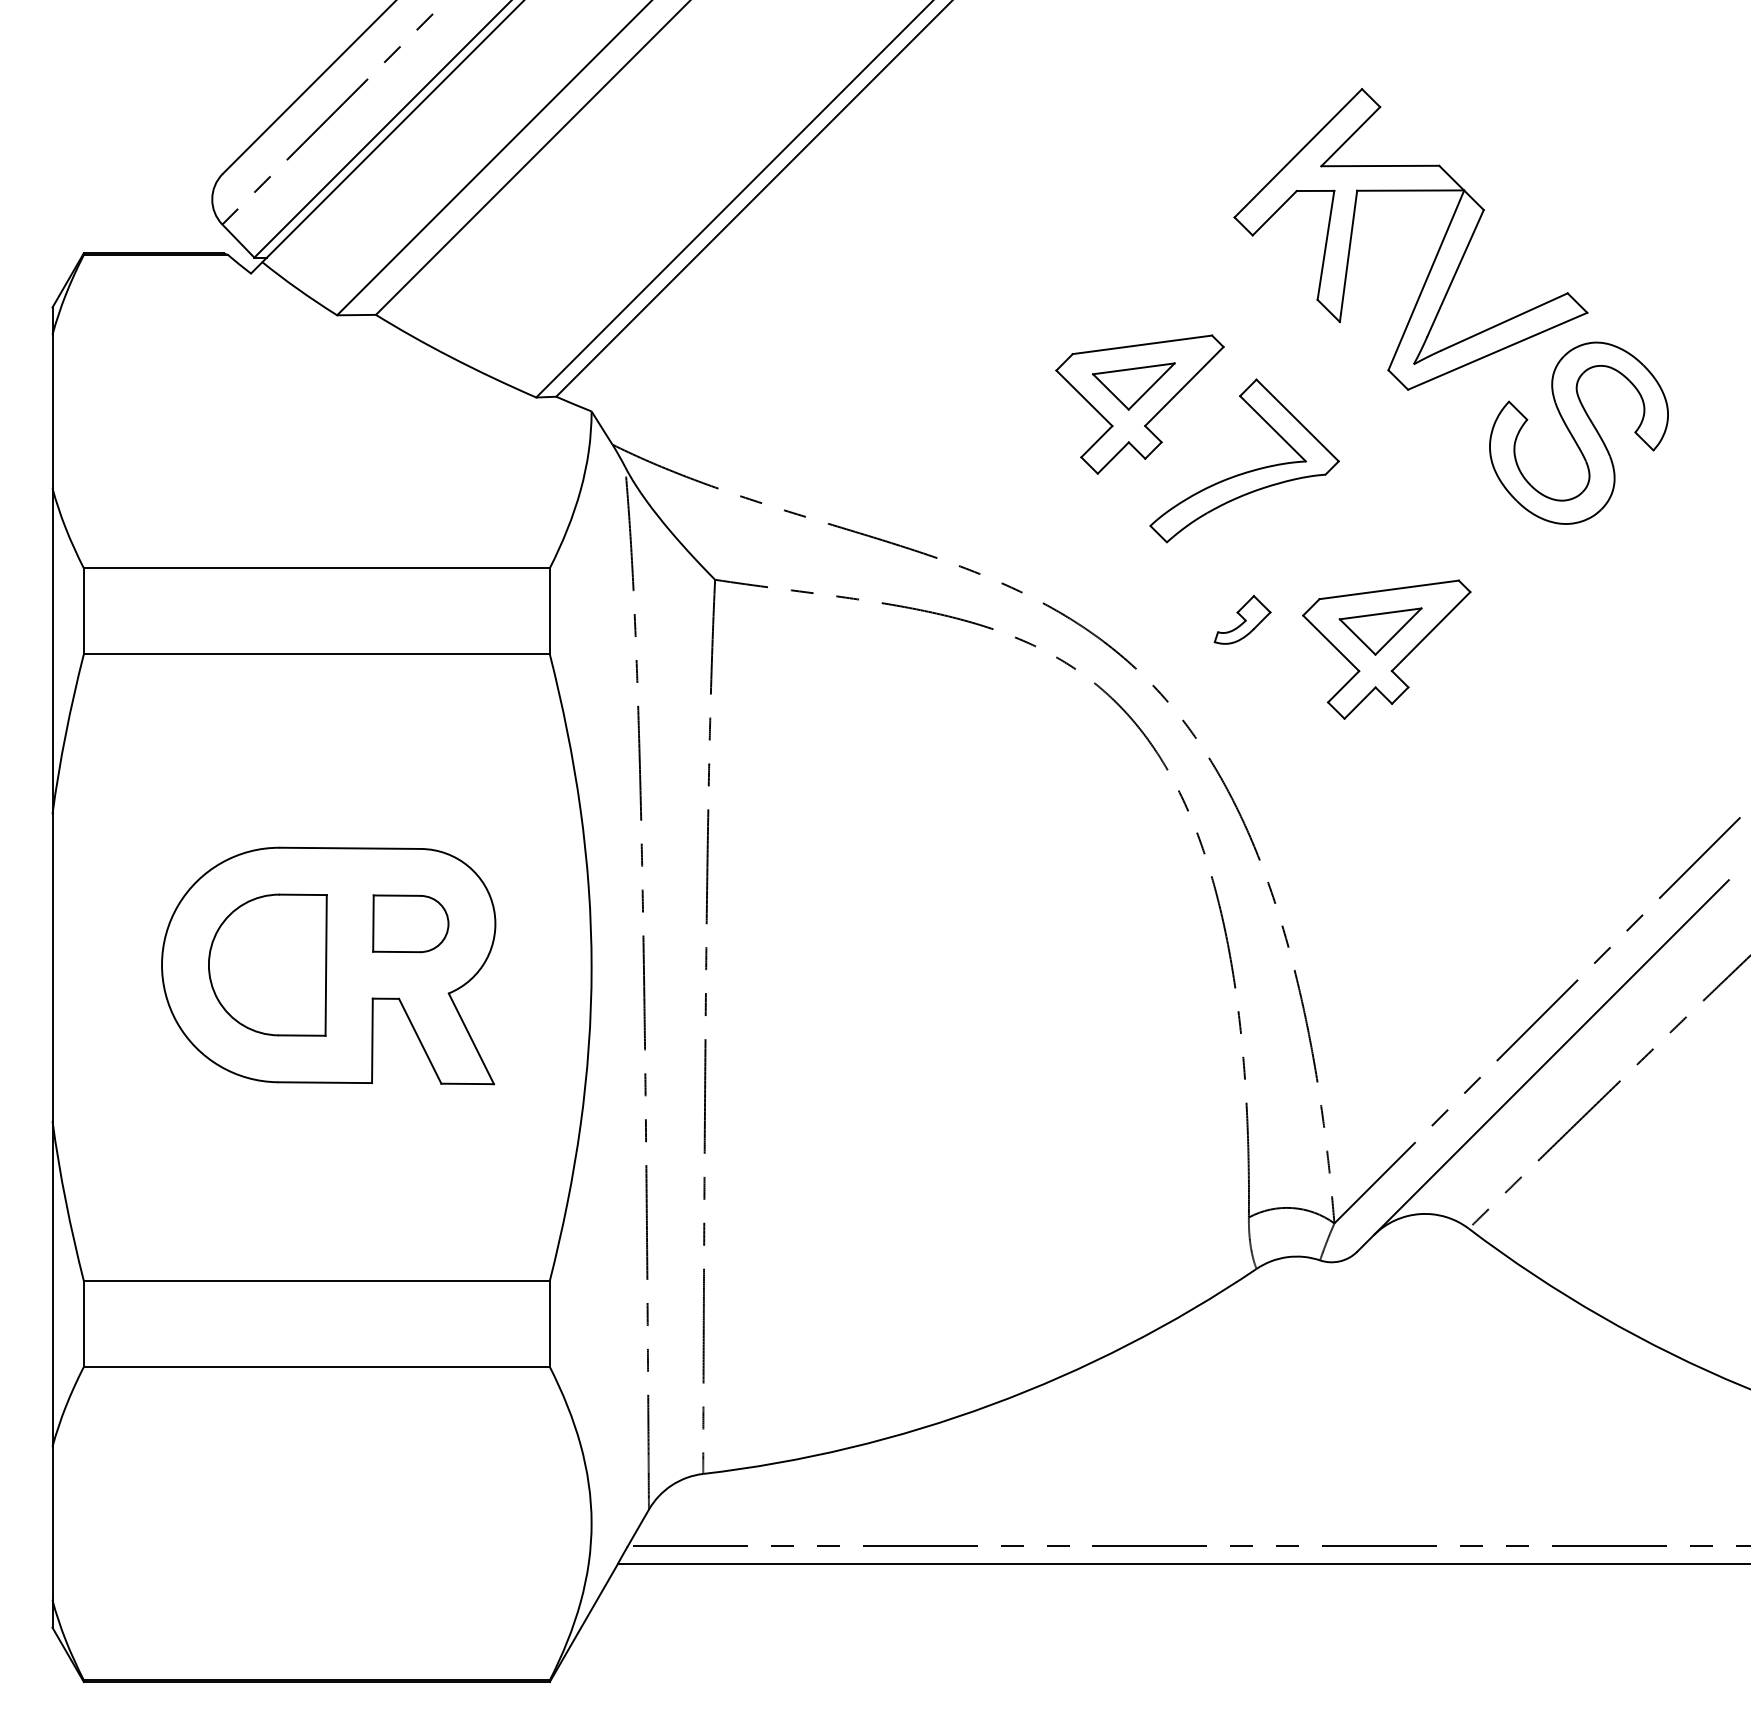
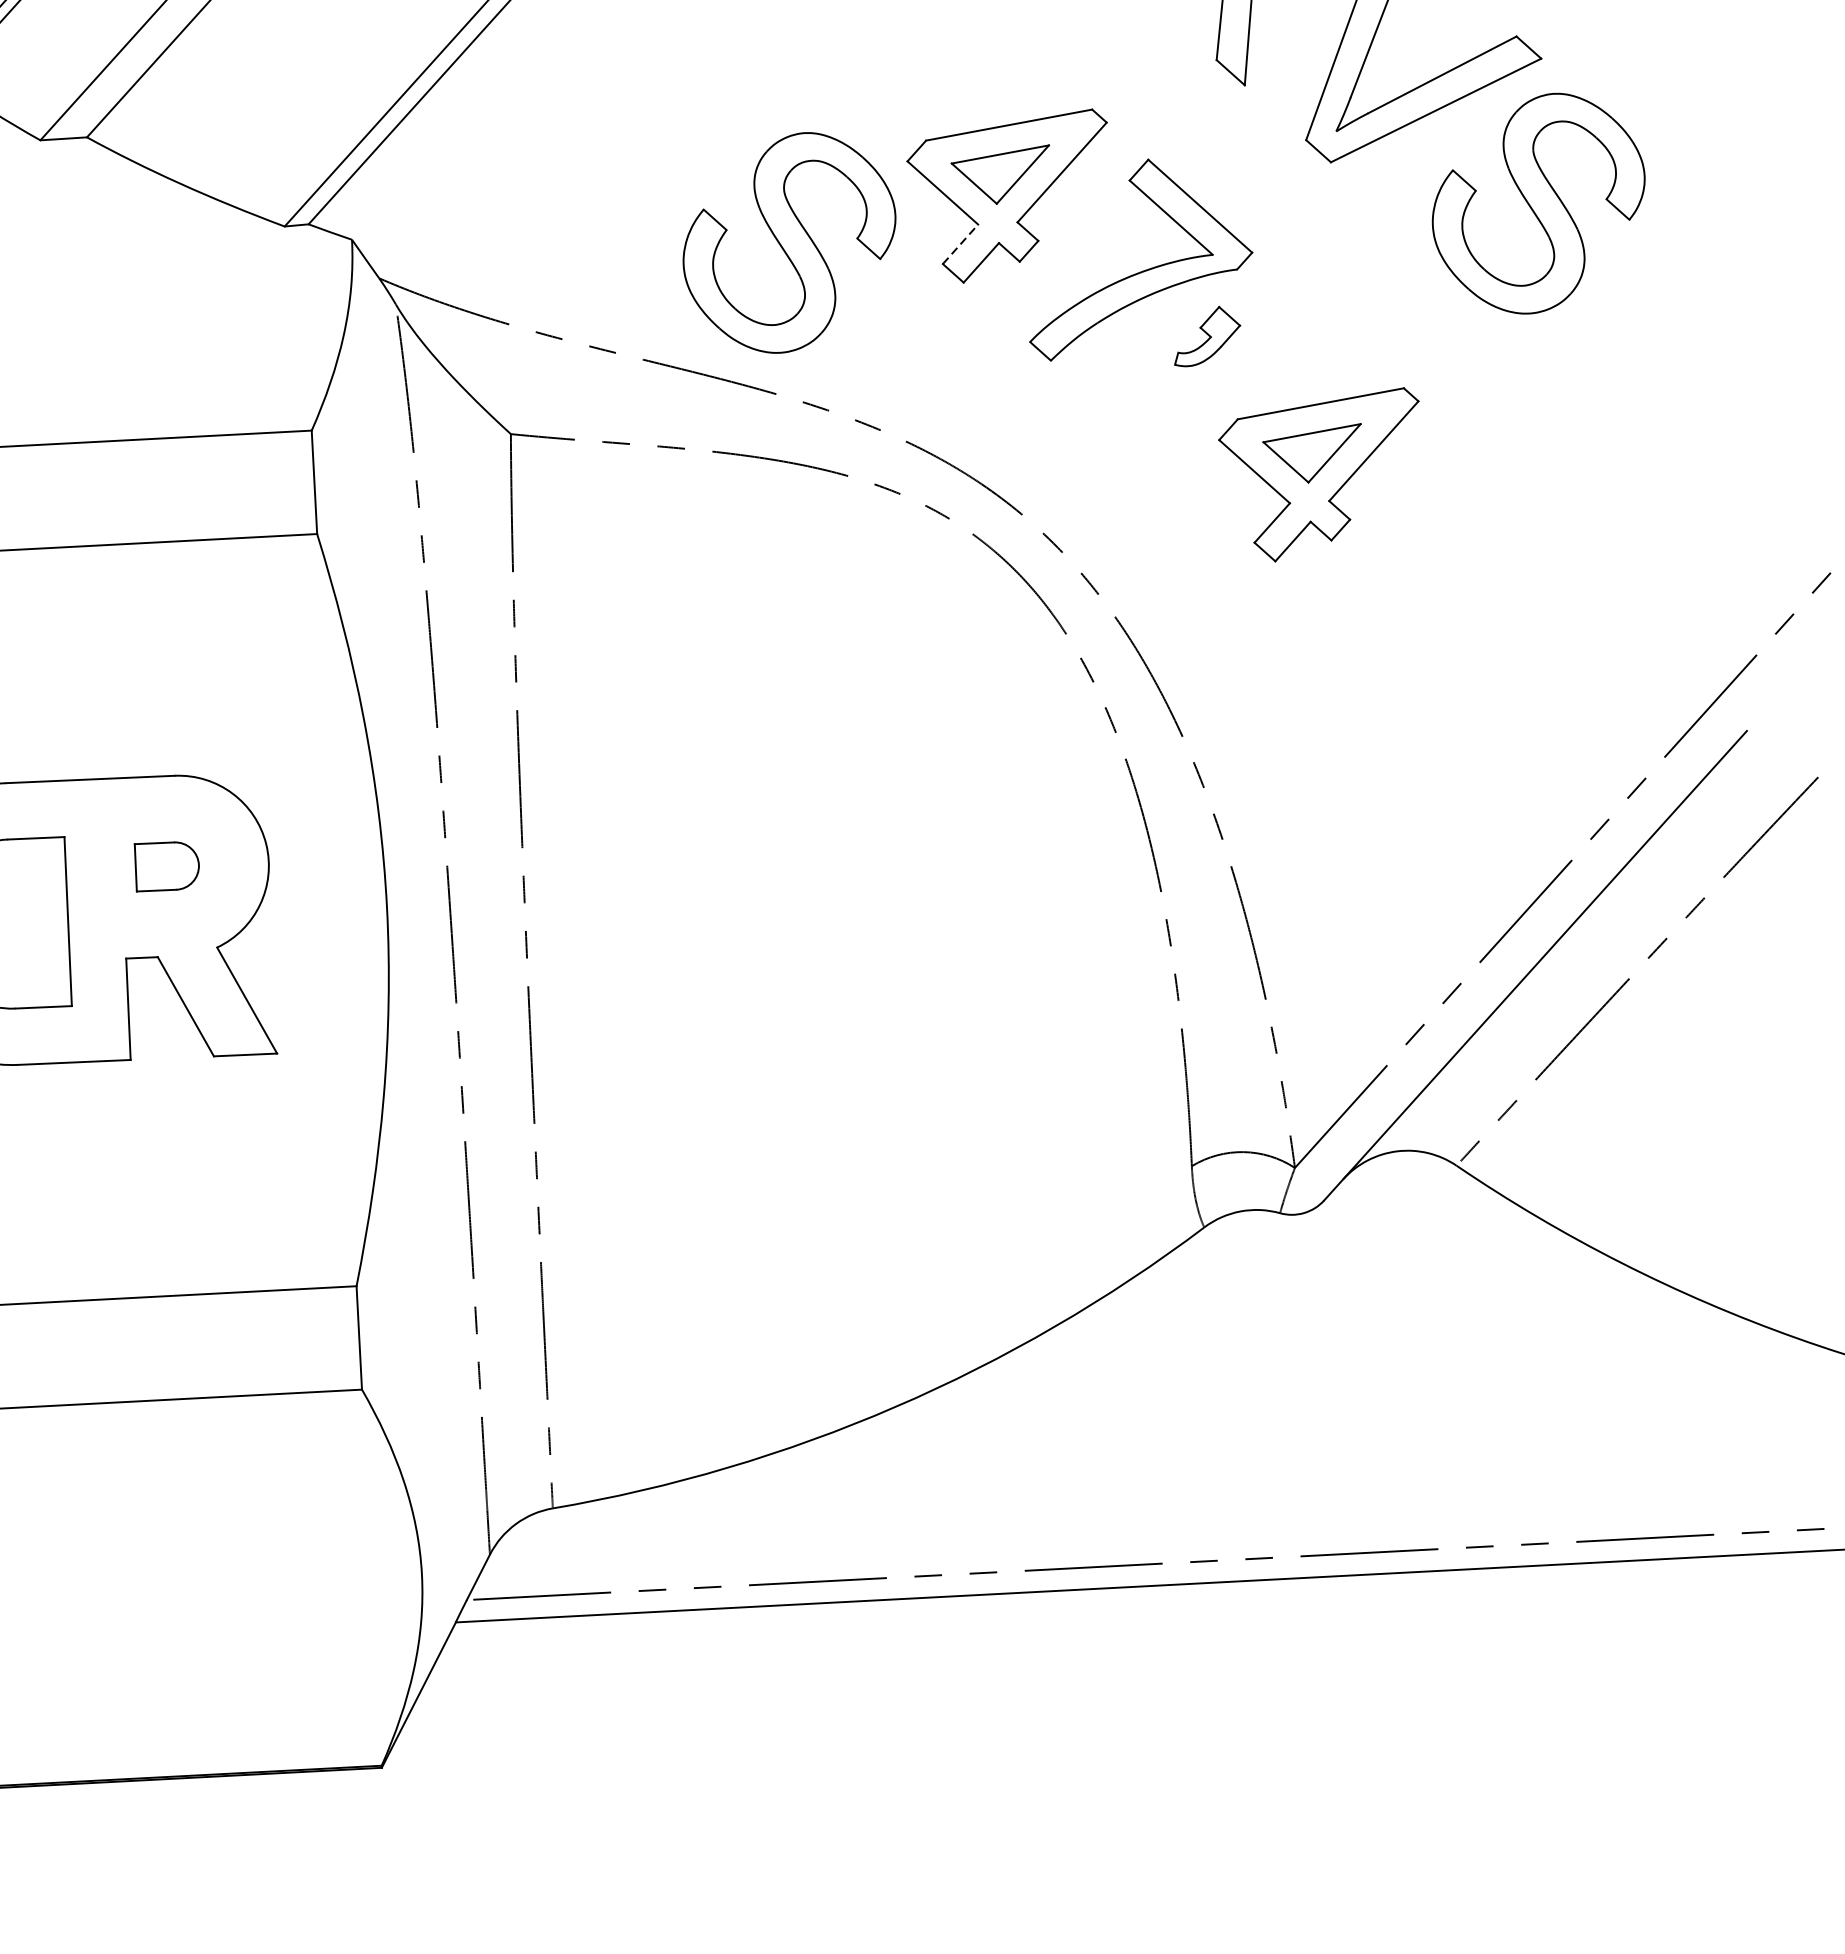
part: (954, 432) -> (789, 242), added
line: (1097, 441) -> (961, 244), solid -> dashed
part: (1242, 619) -> (1206, 335), moved
part: (410, 923) -> (166, 865), size x0.7

